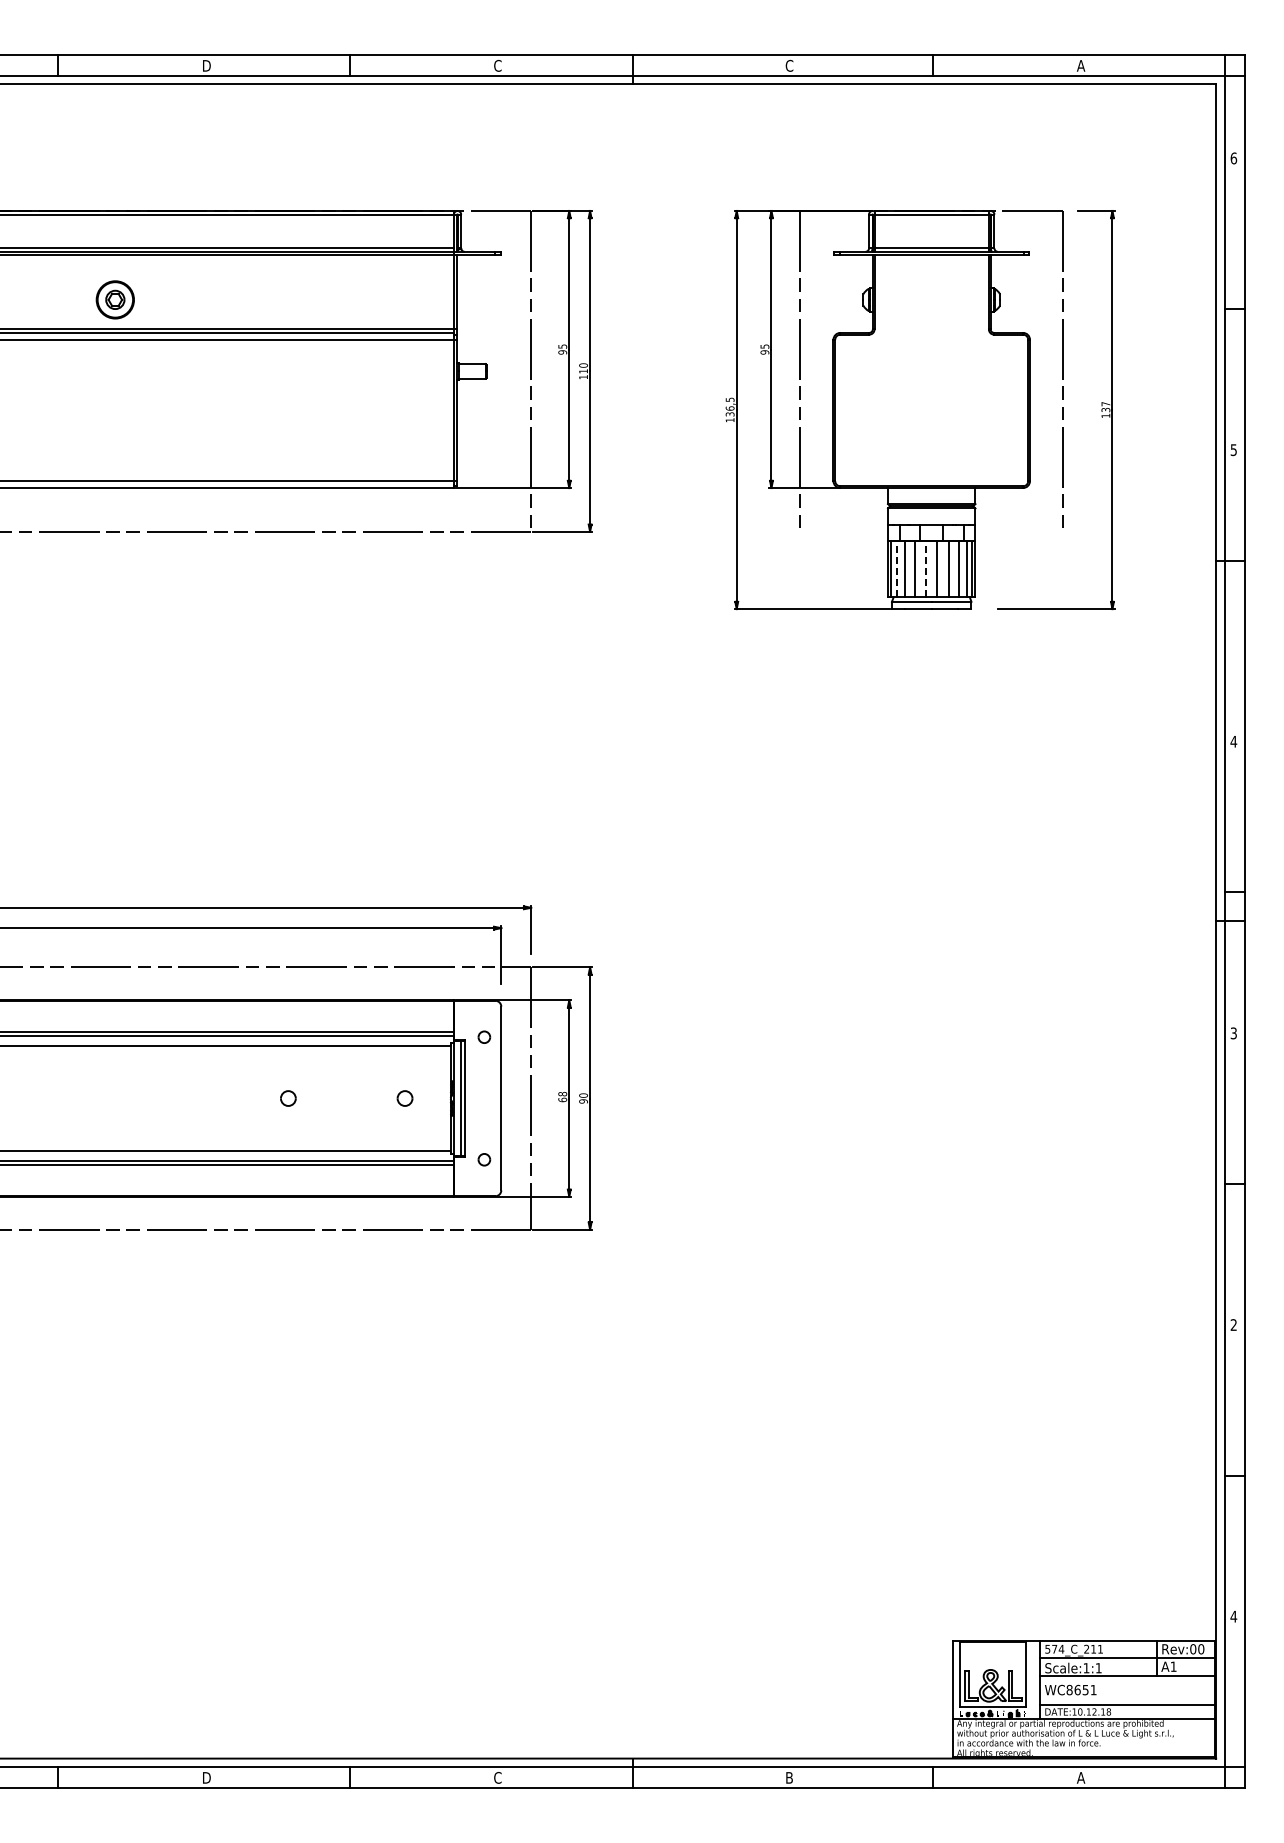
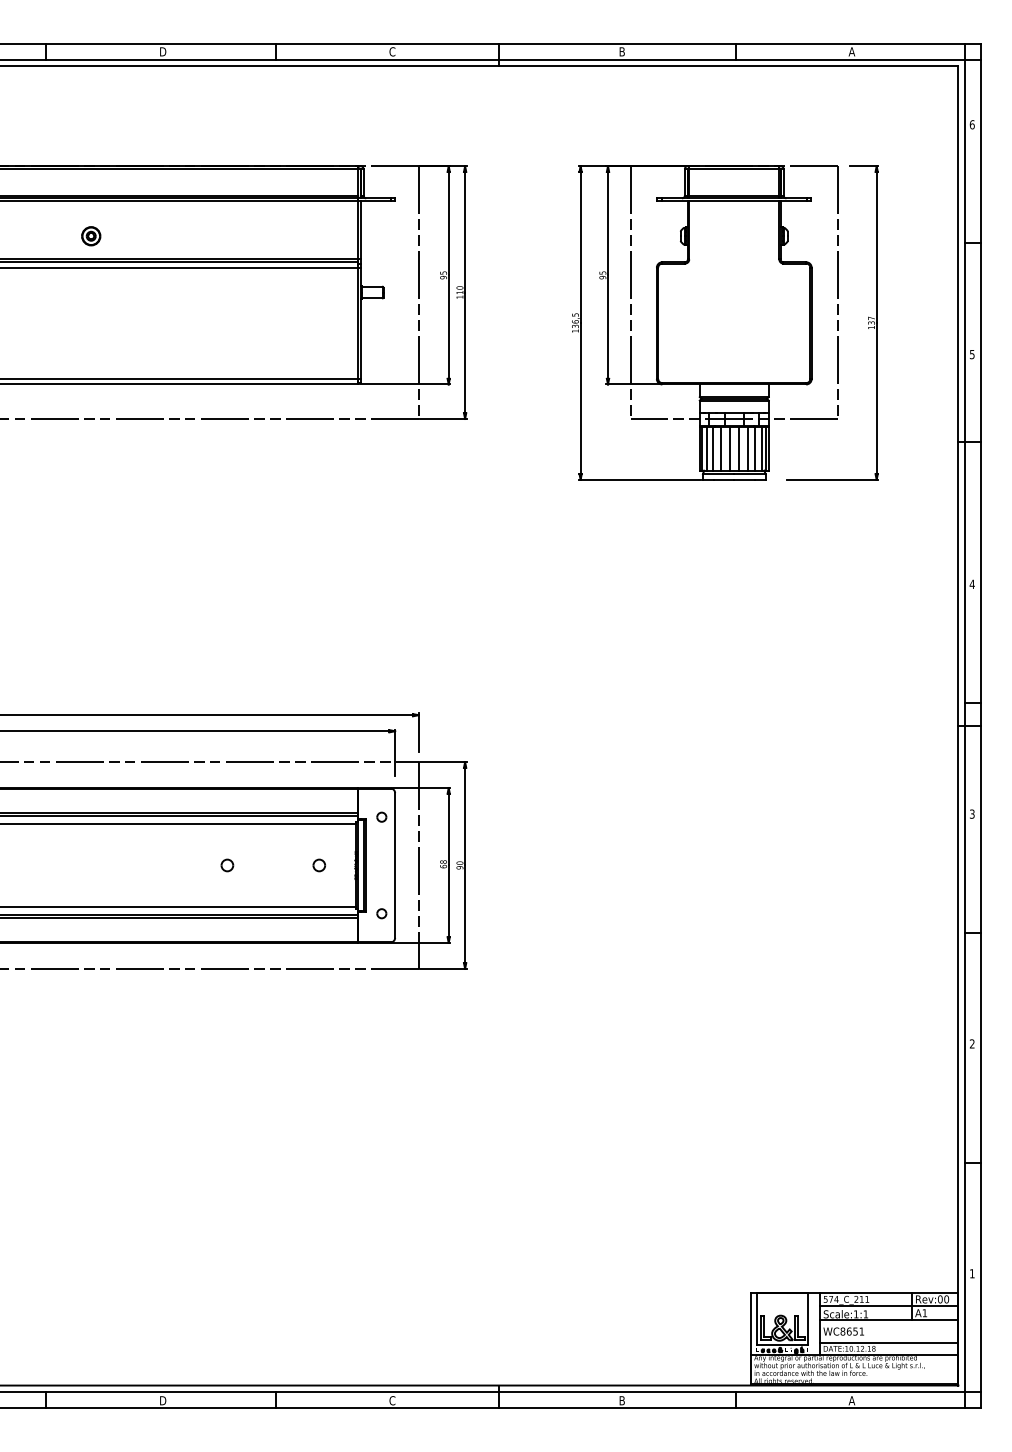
text: (789, 65) -> (622, 51), C -> B
part: (115, 299) -> (91, 235), size x0.62
line: (931, 531) -> (734, 418), added
line: (896, 569) -> (706, 448), dashed -> solid
line: (926, 569) -> (730, 448), dashed -> solid
text: (1233, 1616) -> (972, 1273), 4 -> 1

